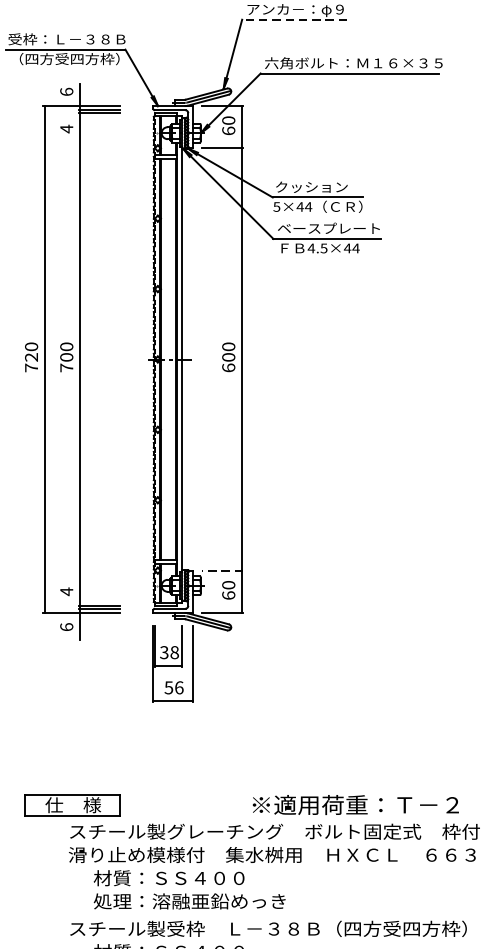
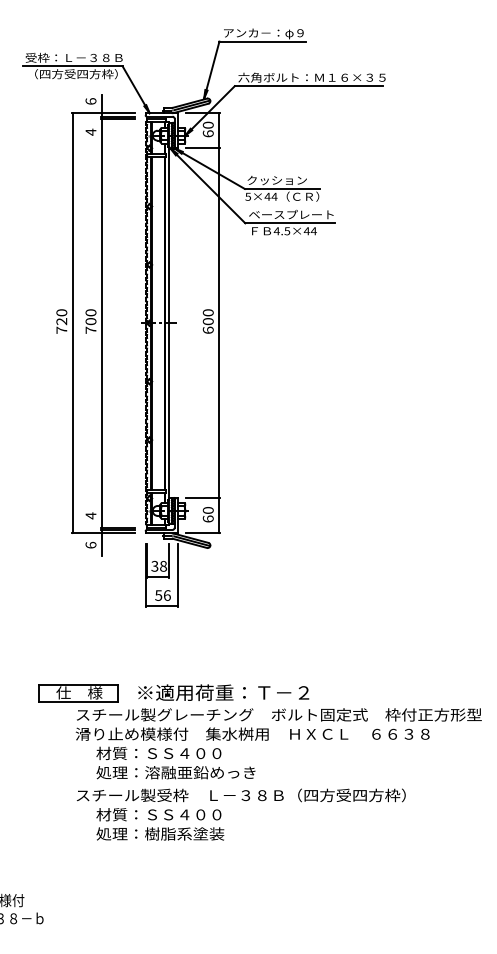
line: (294, 19) -> (262, 41), dashed -> solid
part: (72, 362) -> (95, 325), moved
line: (221, 570) -> (202, 498), dashed -> solid
text: (355, 804) -> (223, 692), moved

